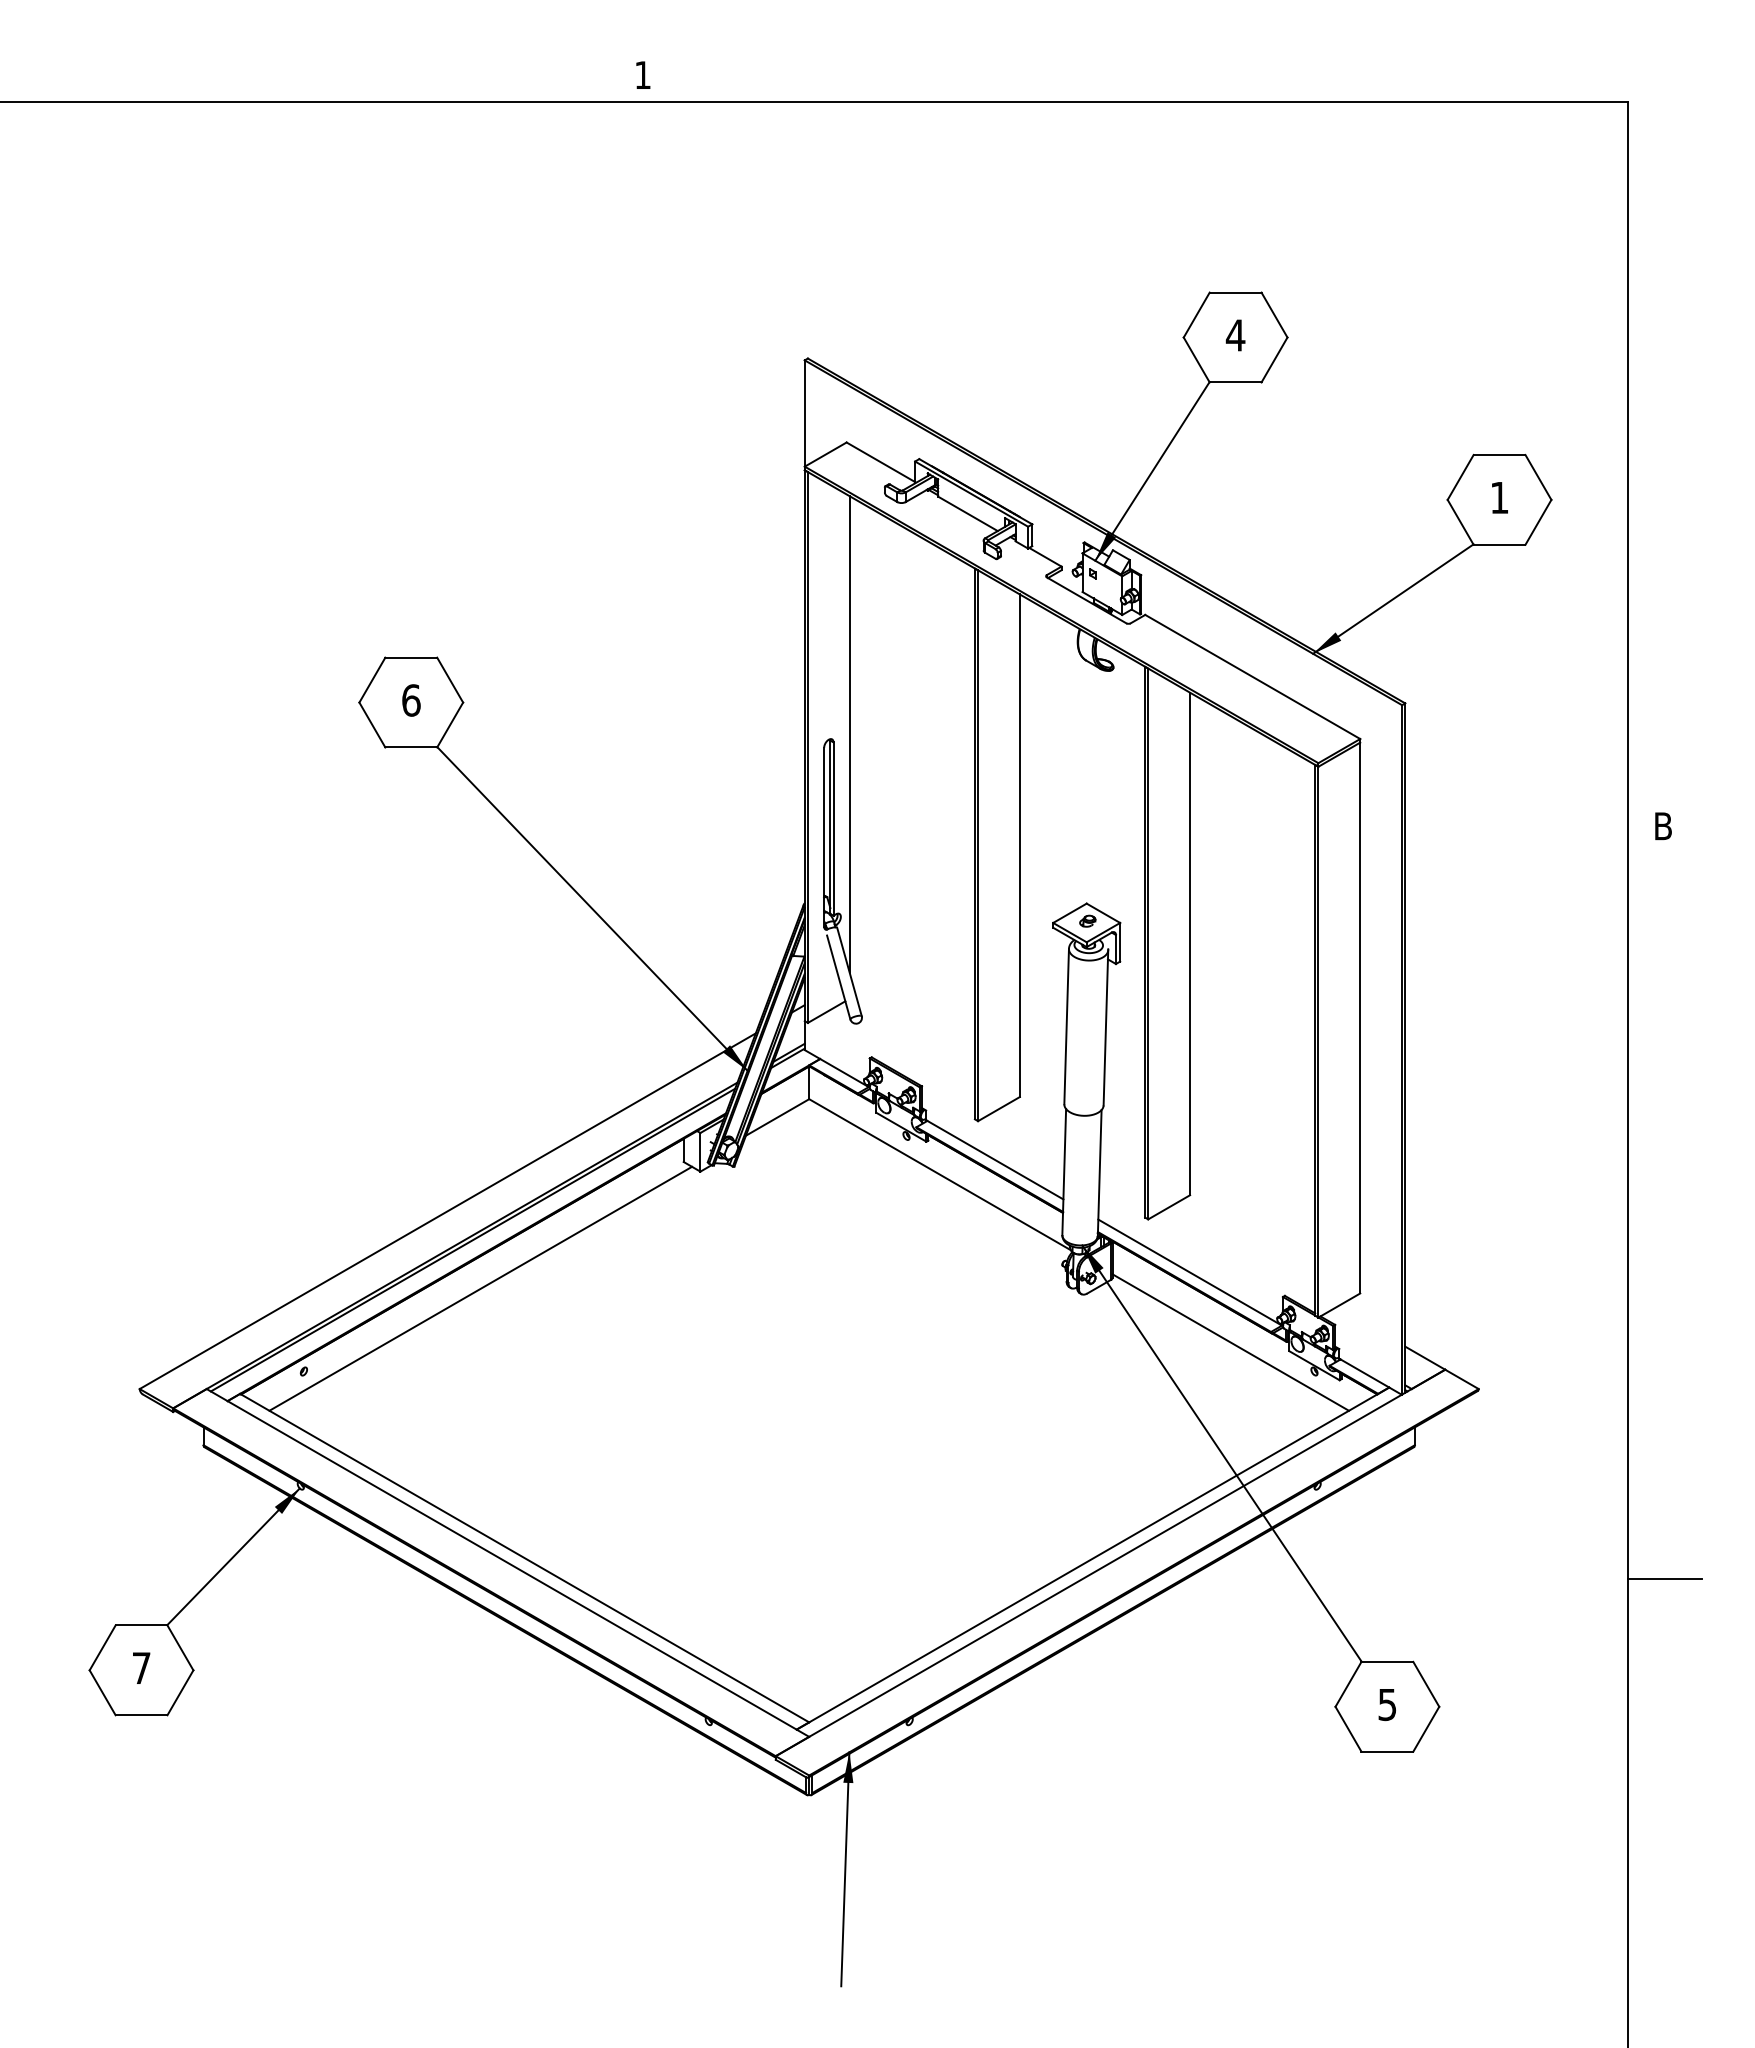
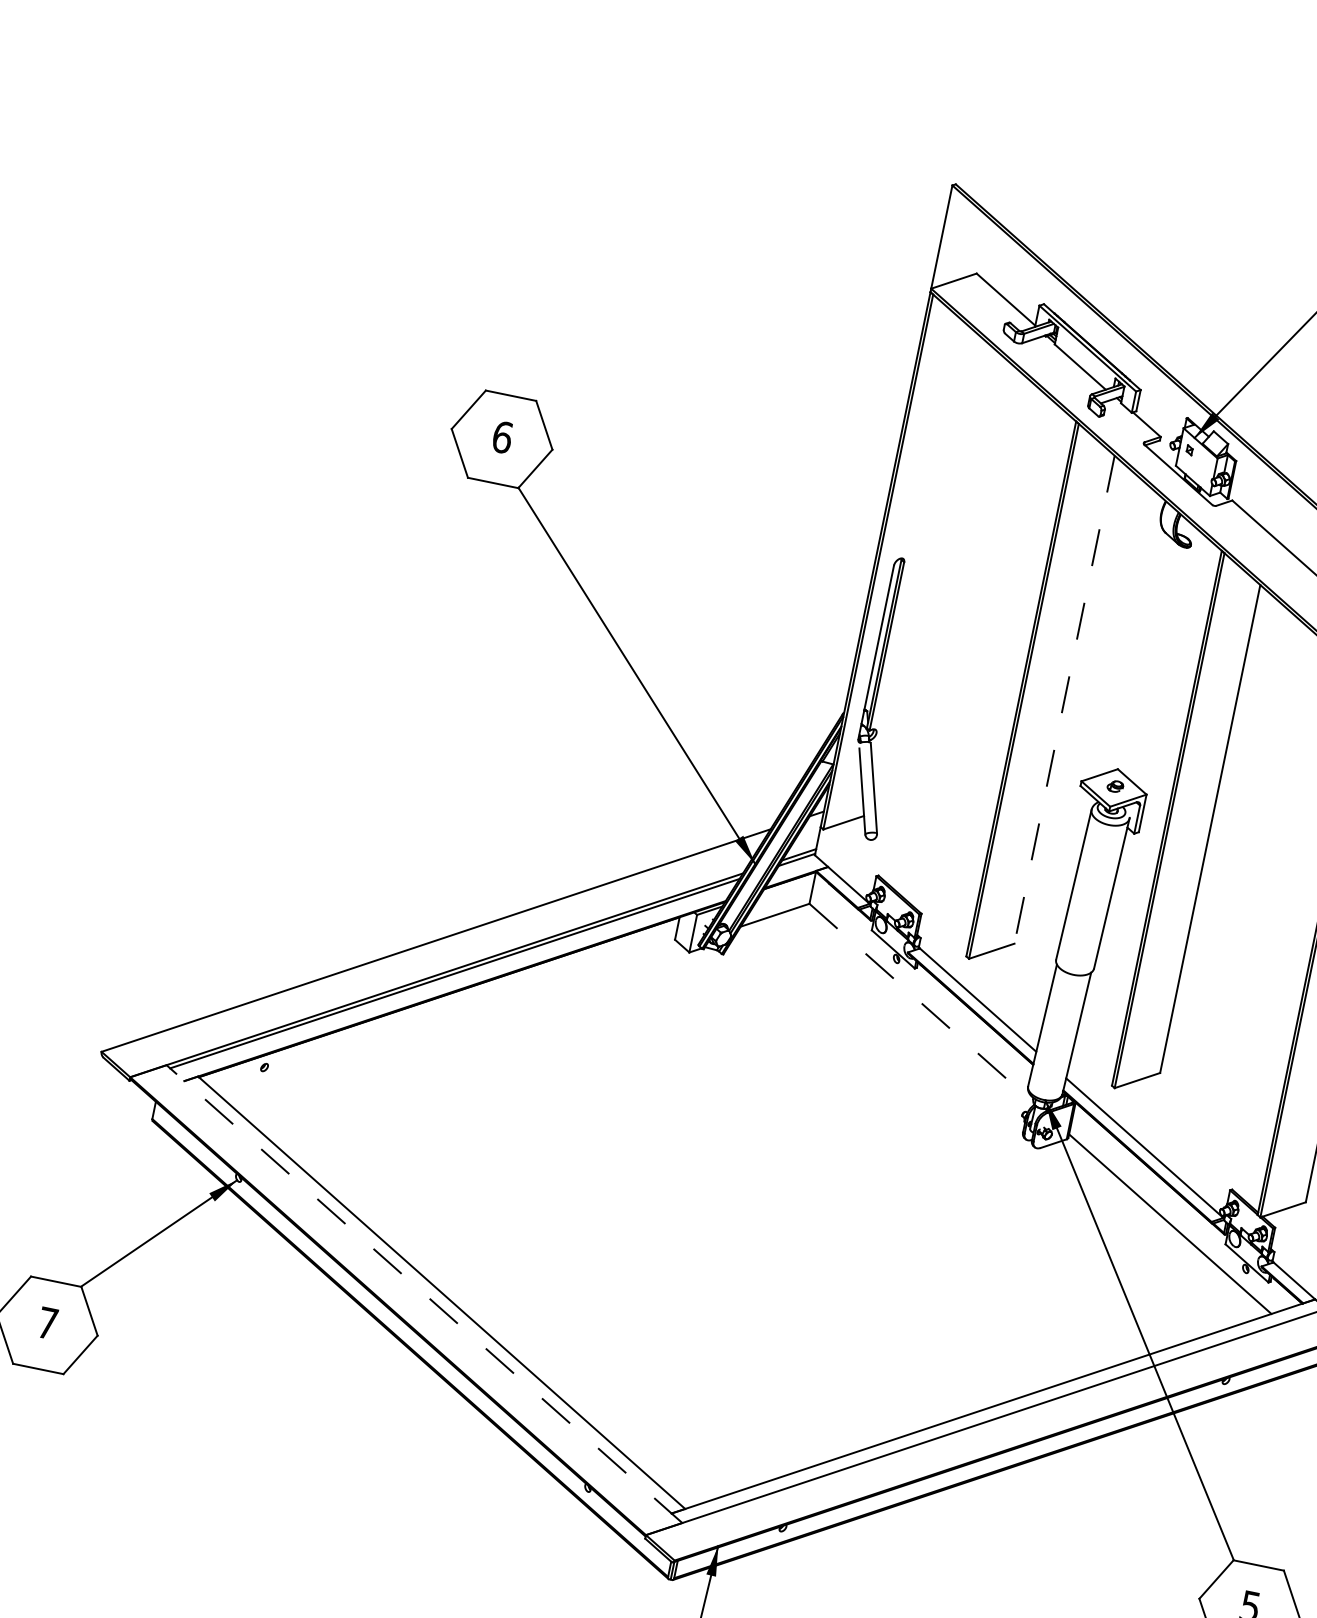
line: (849, 734) -> (921, 557), removed
line: (1019, 846) -> (1064, 700), solid -> dashed
line: (940, 1174) -> (921, 1003), solid -> dashed
line: (480, 1288) -> (452, 1022), removed
line: (507, 1562) -> (424, 1293), solid -> dashed

